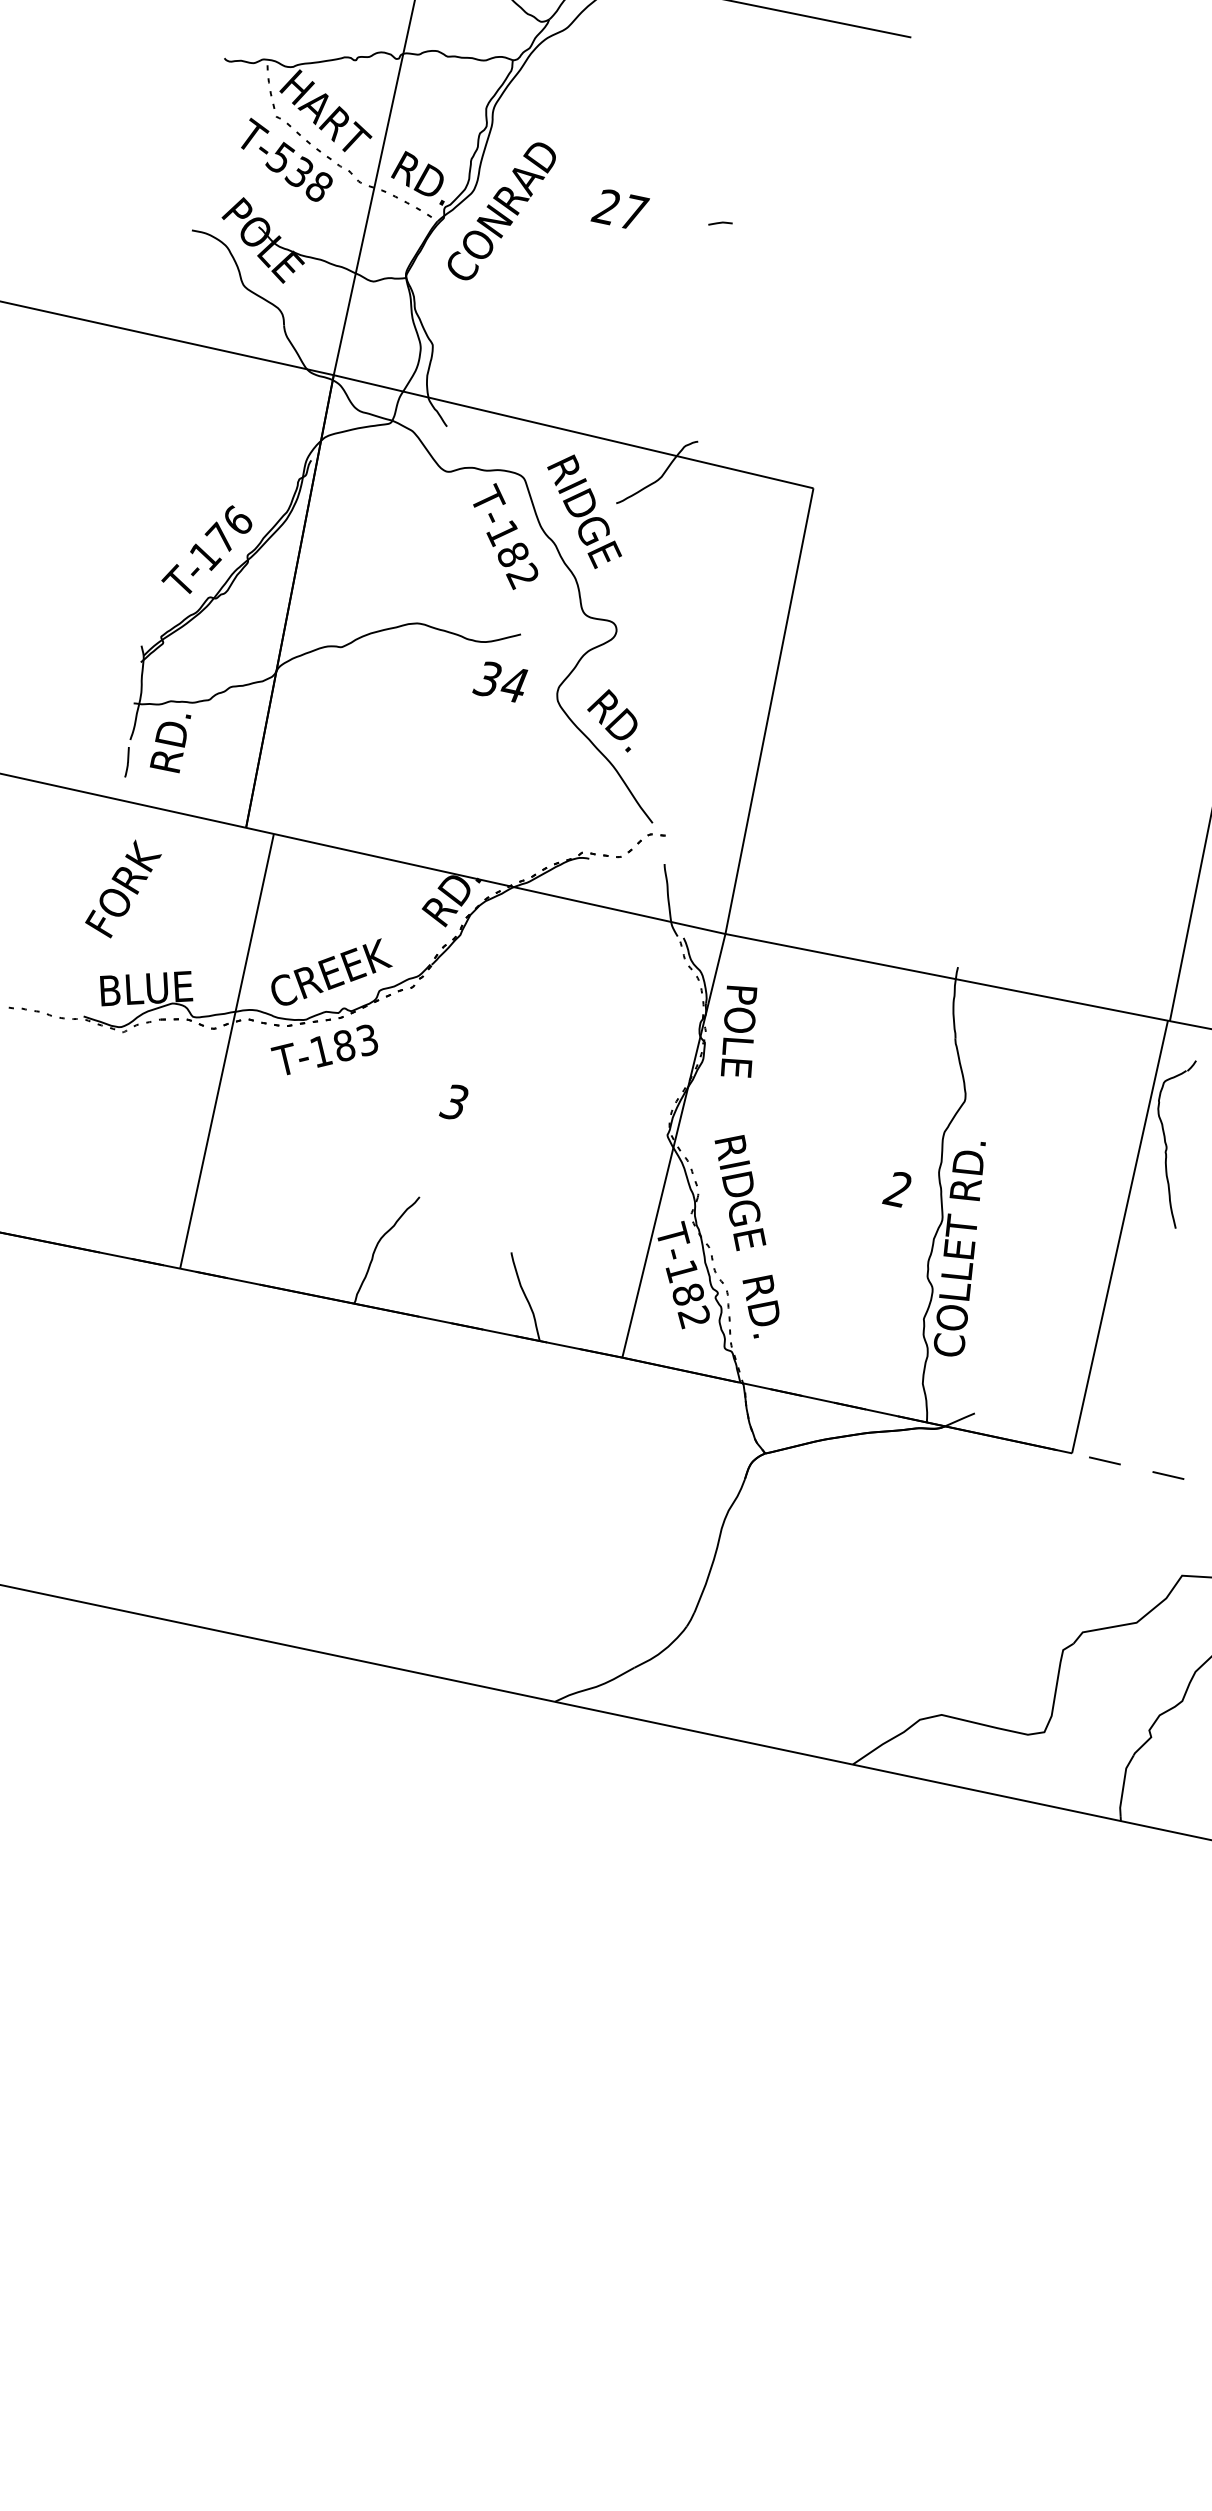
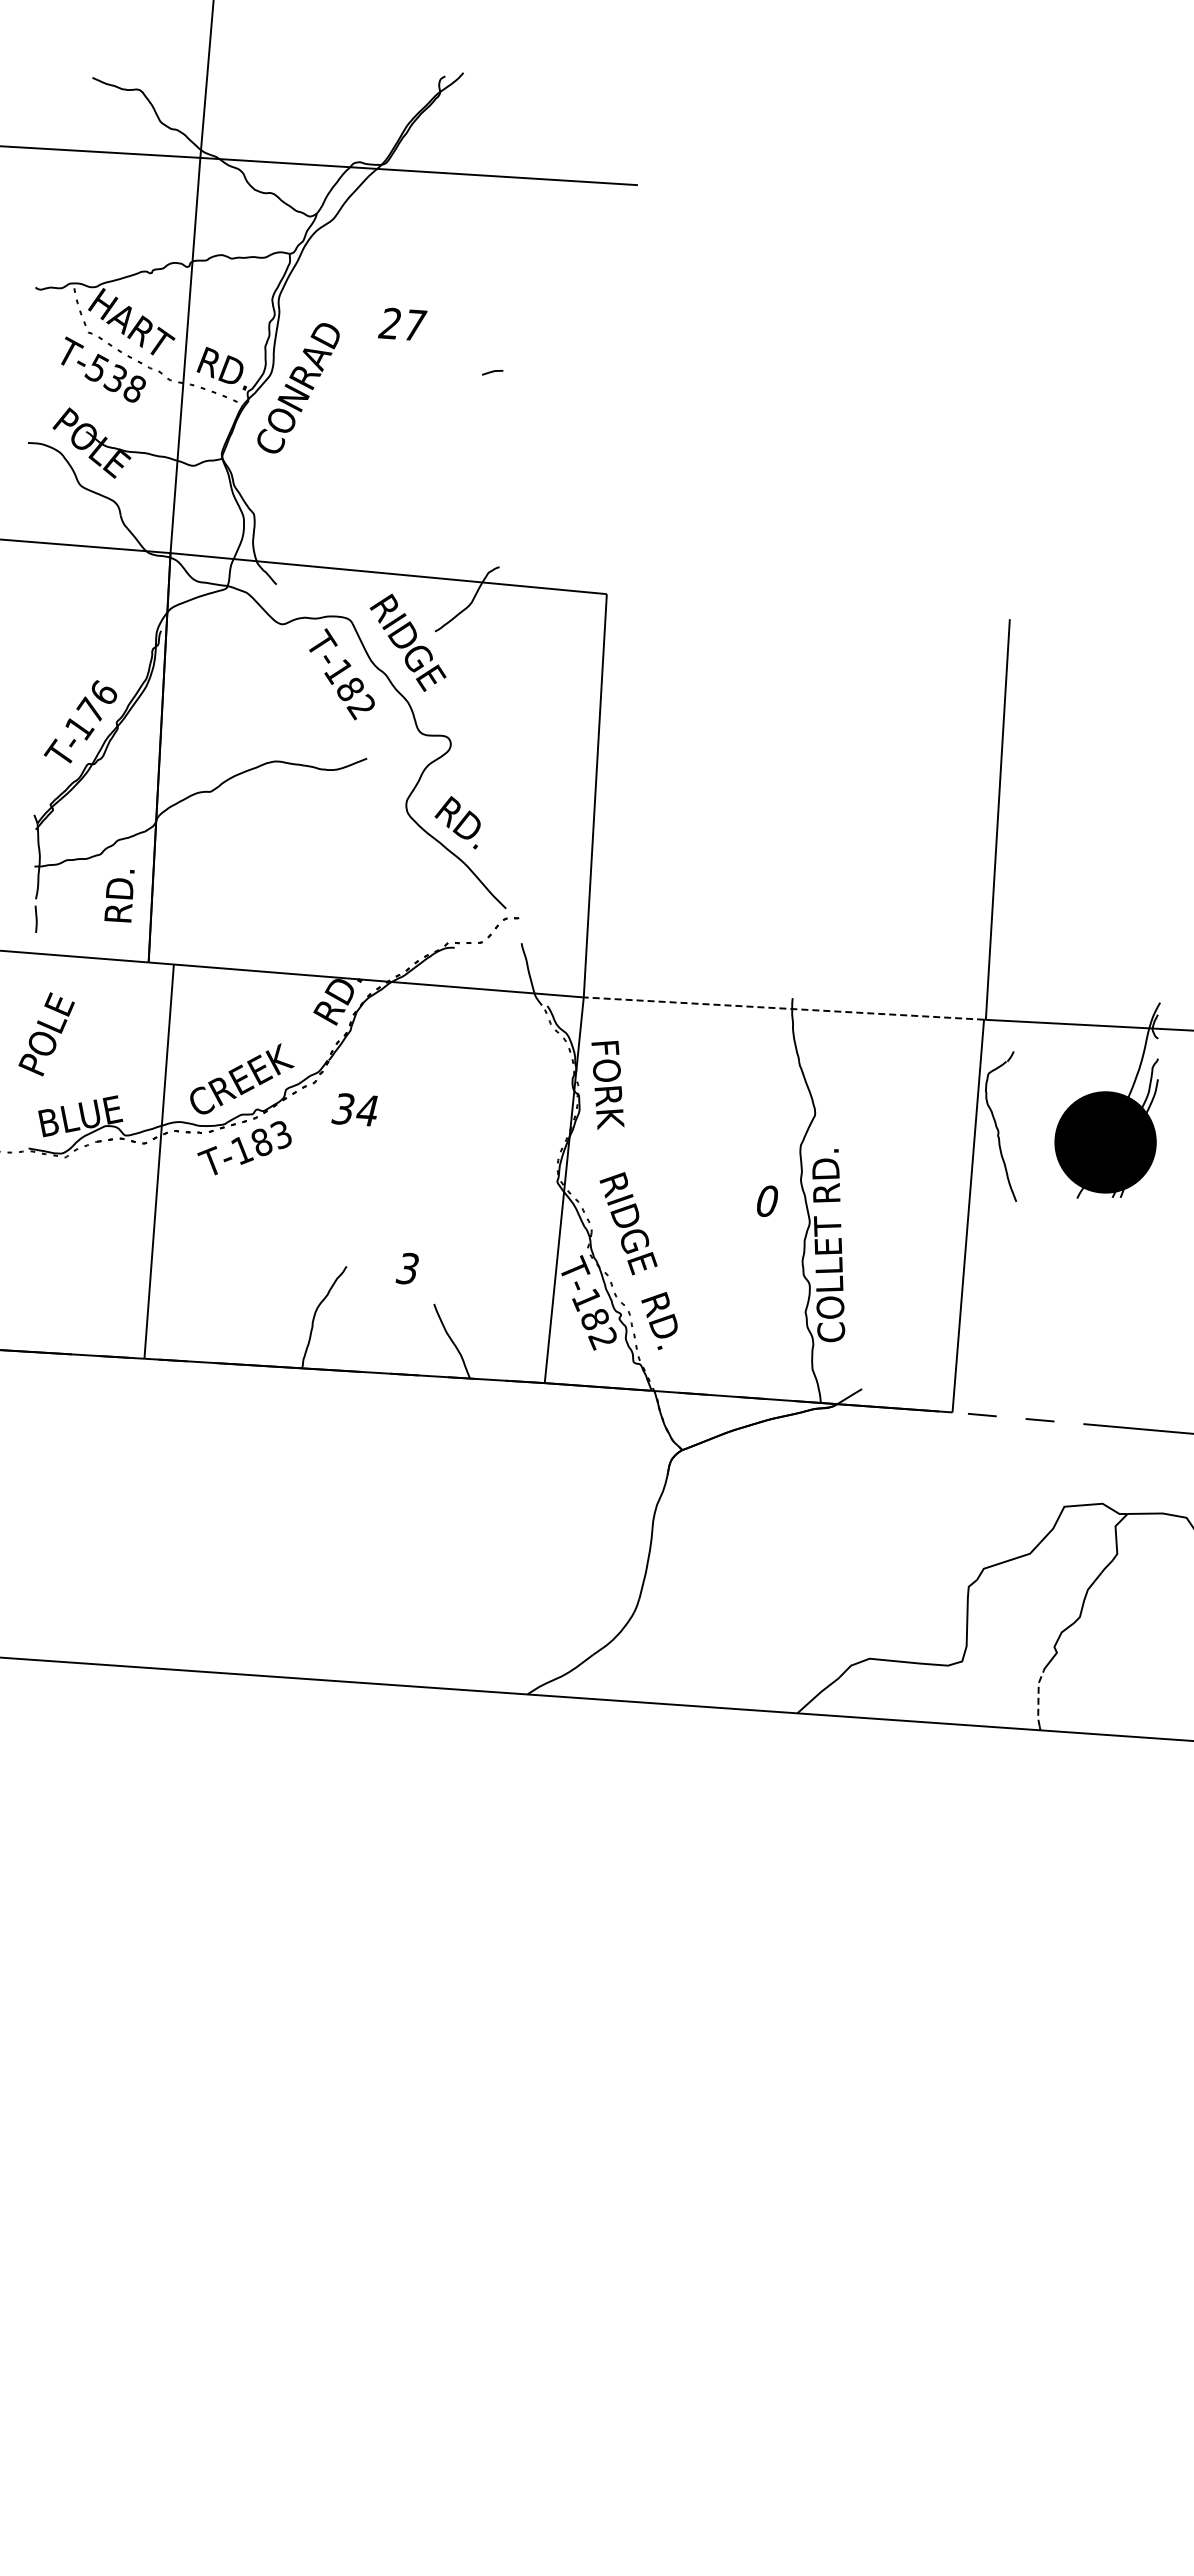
text: (620, 208) -> (402, 323), moved
text: (500, 681) -> (354, 1109), moved
text: (170, 742) -> (119, 896), moved
text: (125, 884) -> (49, 1027), FORK -> POLE
line: (946, 977) -> (783, 1008), solid -> dashed
text: (739, 1038) -> (608, 1087), POLE -> FORK
text: (453, 1101) -> (406, 1268), moved
text: (896, 1189) -> (765, 1201), 2 -> 0
line: (1123, 1785) -> (1038, 1698), solid -> dashed

